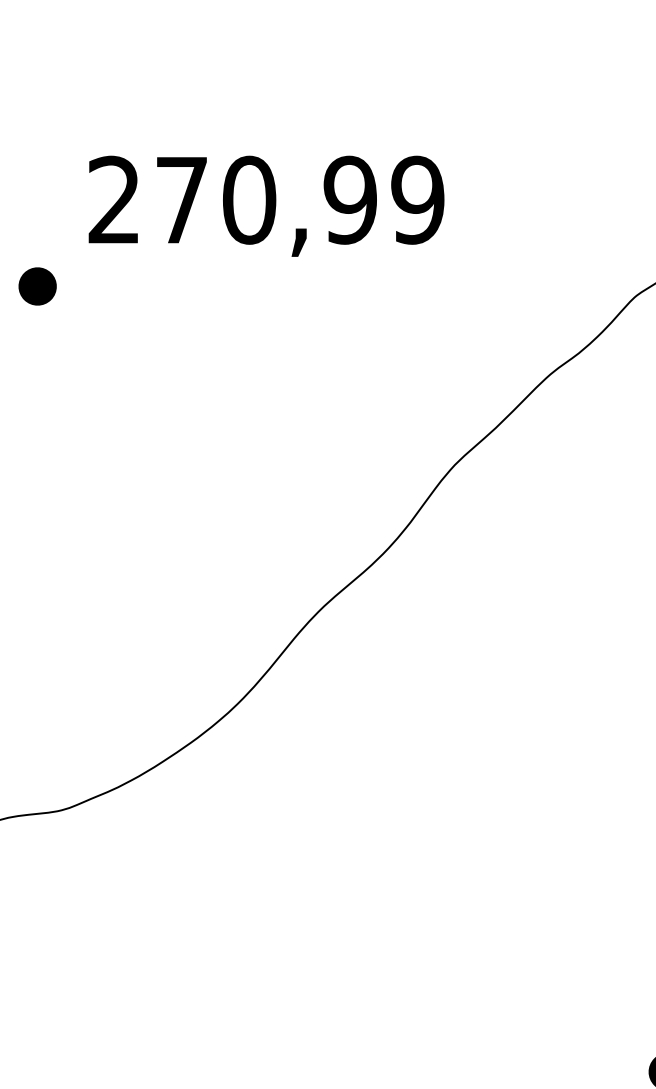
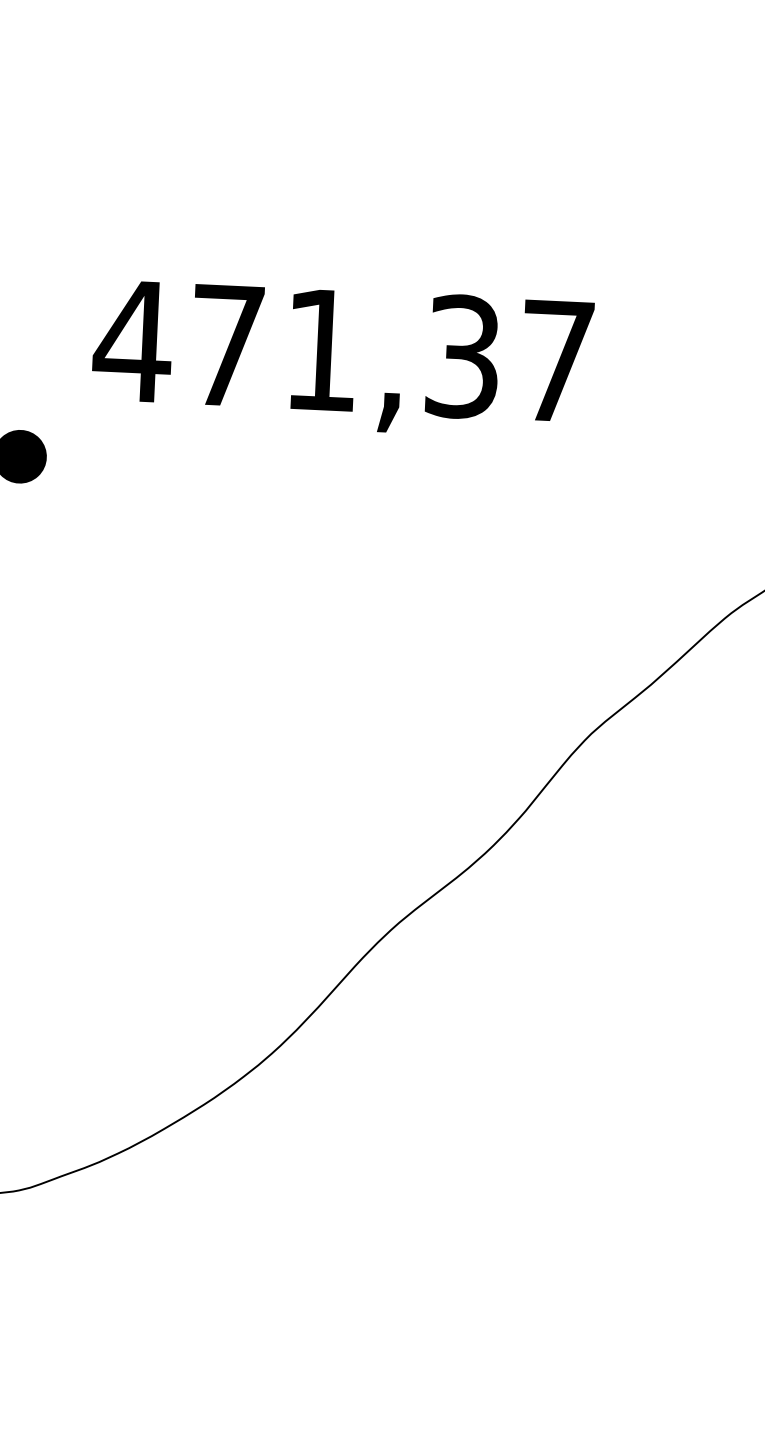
text: (265, 199) -> (344, 350), 270,99 -> 471,37

